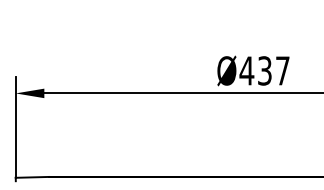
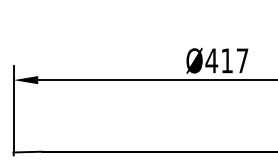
text: (264, 70) -> (226, 60), Ø437 -> Ø417

